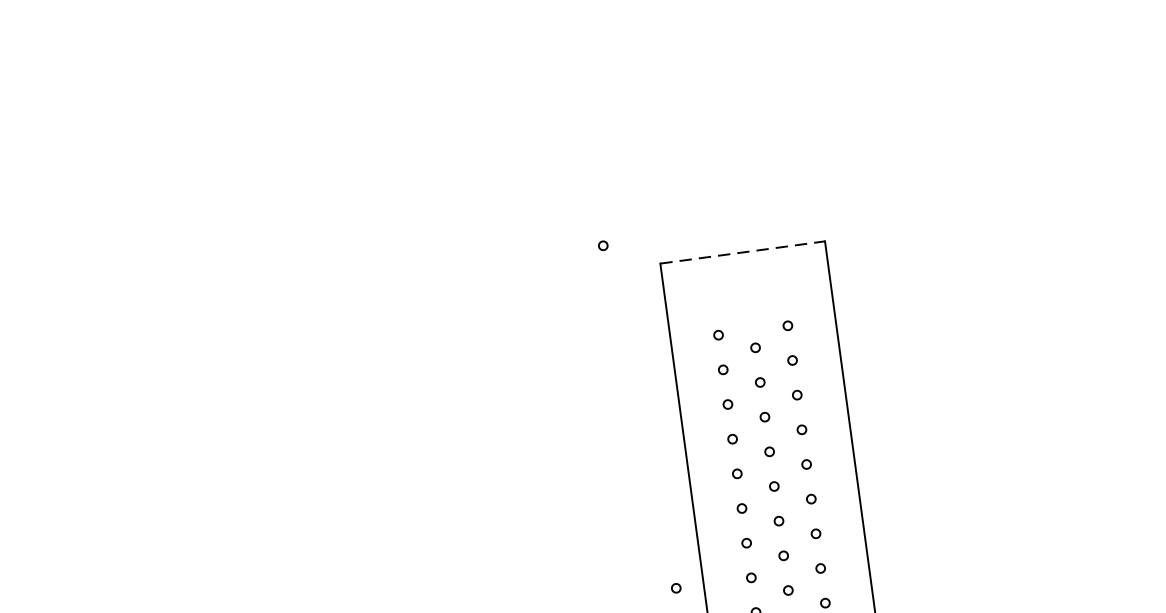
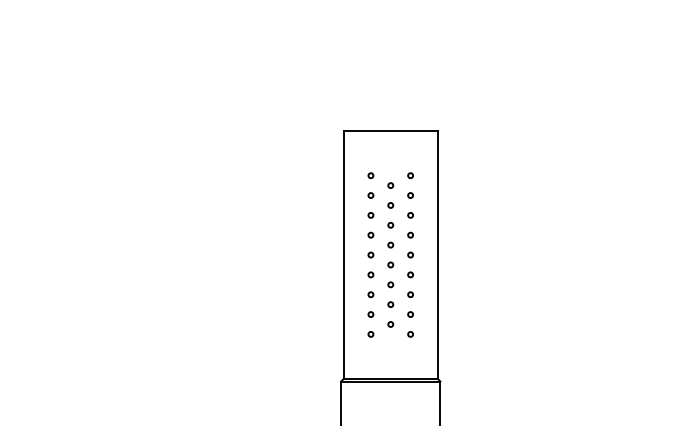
part: (602, 245) -> (312, 116), removed
line: (744, 253) -> (391, 131), dashed -> solid
part: (675, 588) -> (327, 314), removed

